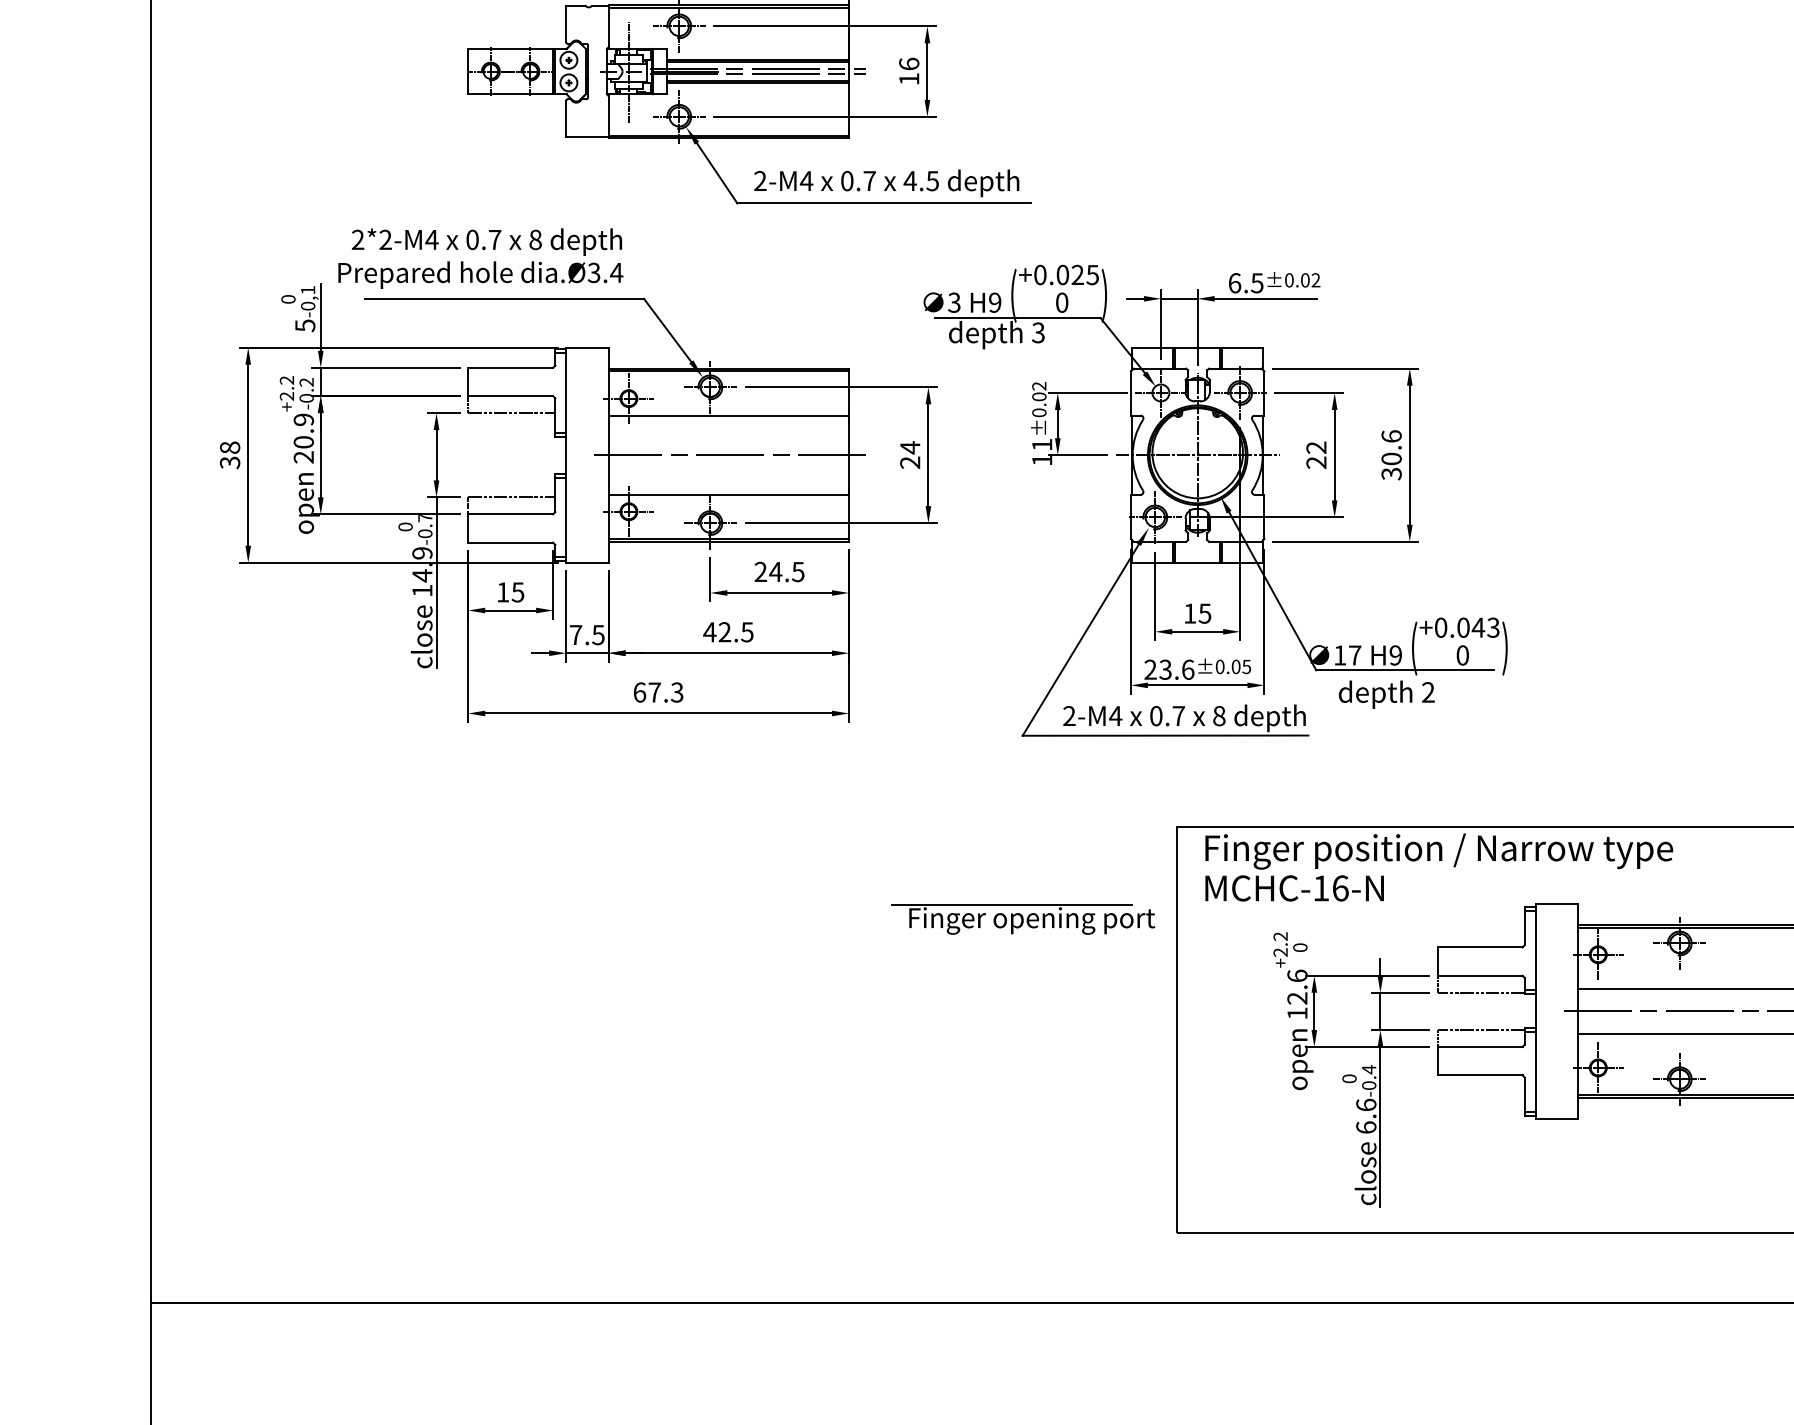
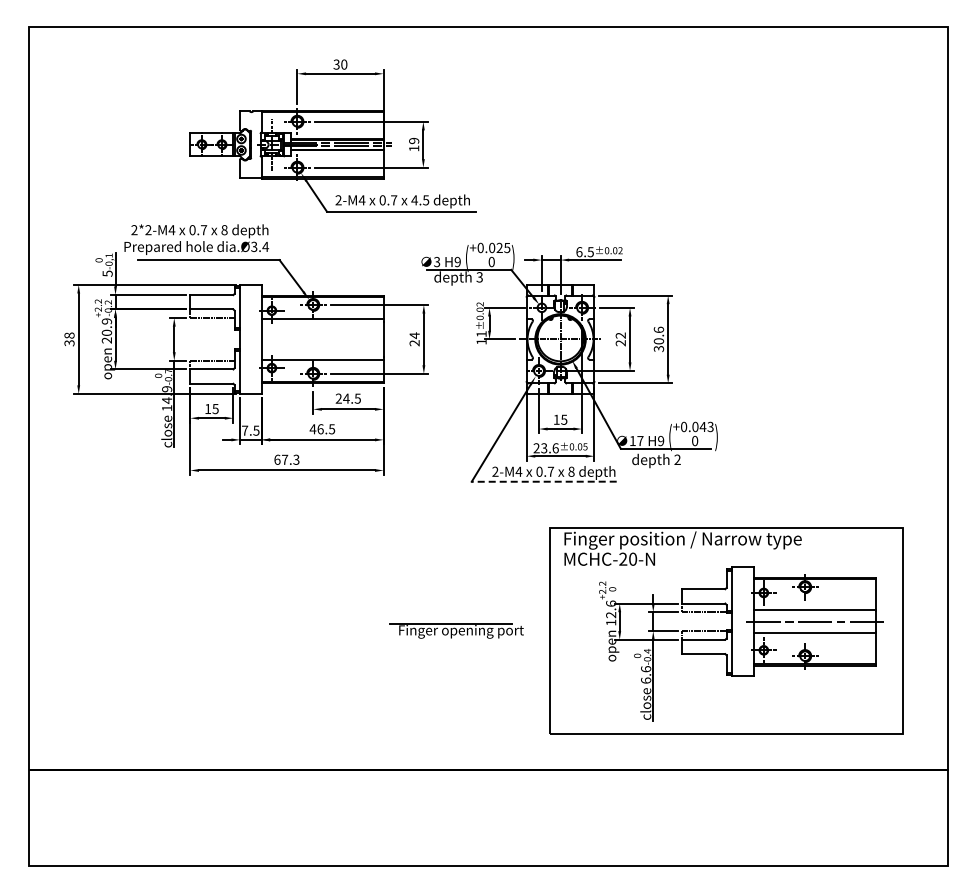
text: (909, 63) -> (414, 140), 16 -> 19
line: (728, 455) -> (322, 339), removed
text: (724, 632) -> (320, 429), 42.5 -> 46.5
line: (1164, 735) -> (543, 481), solid -> dashed
text: (1331, 886) -> (628, 558), MCHC-16-N -> MCHC-20-N
part: (1022, 918) -> (456, 630), moved

